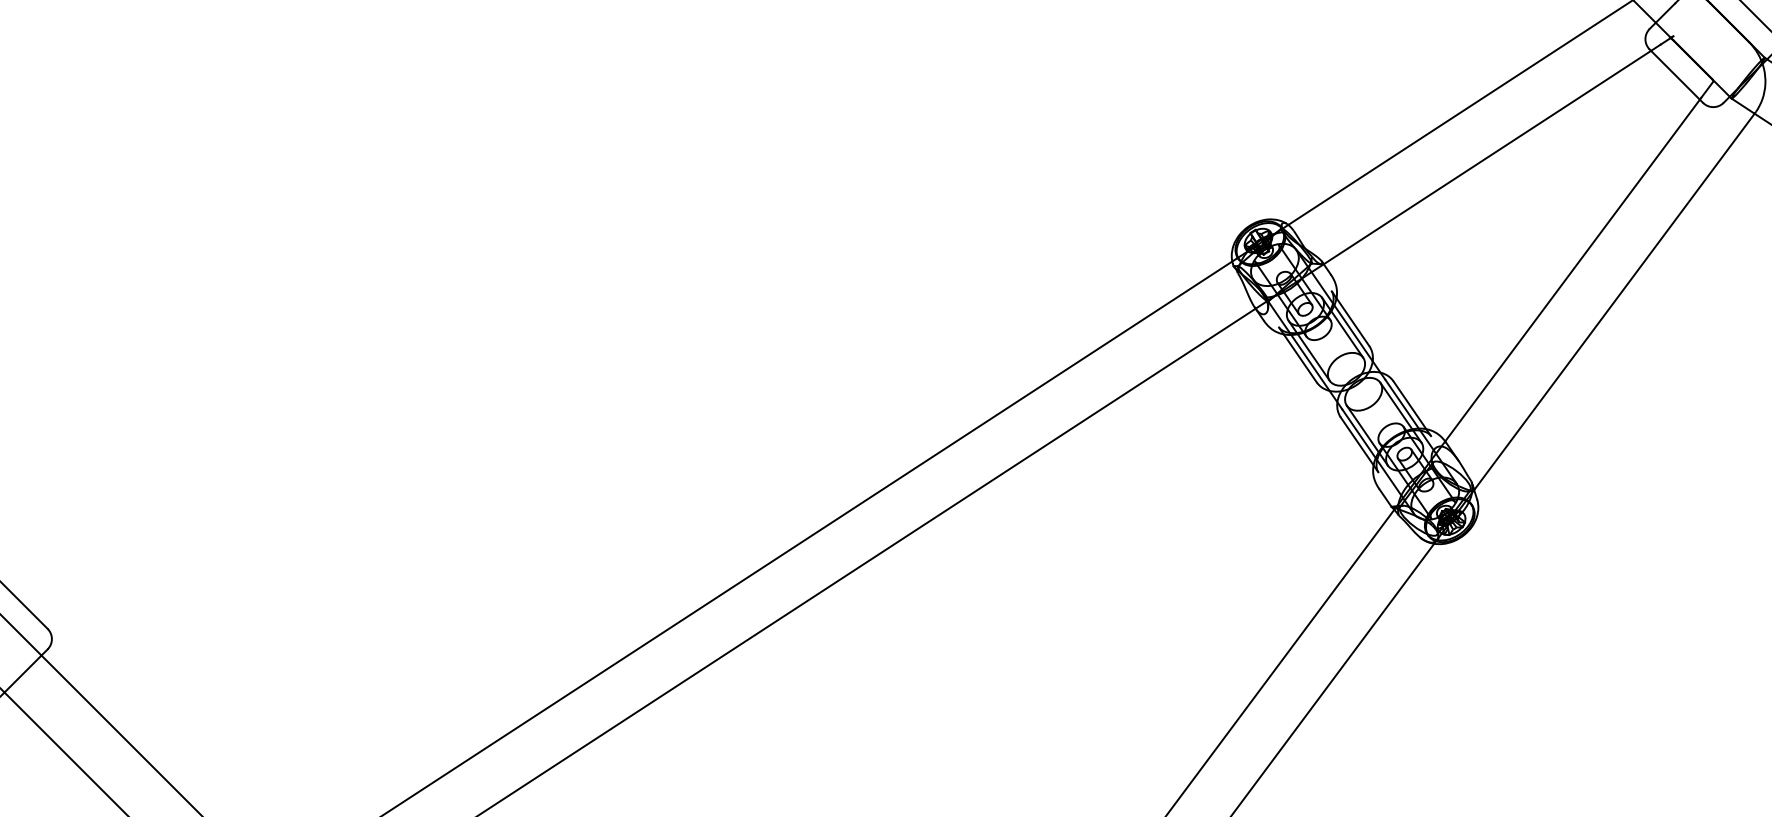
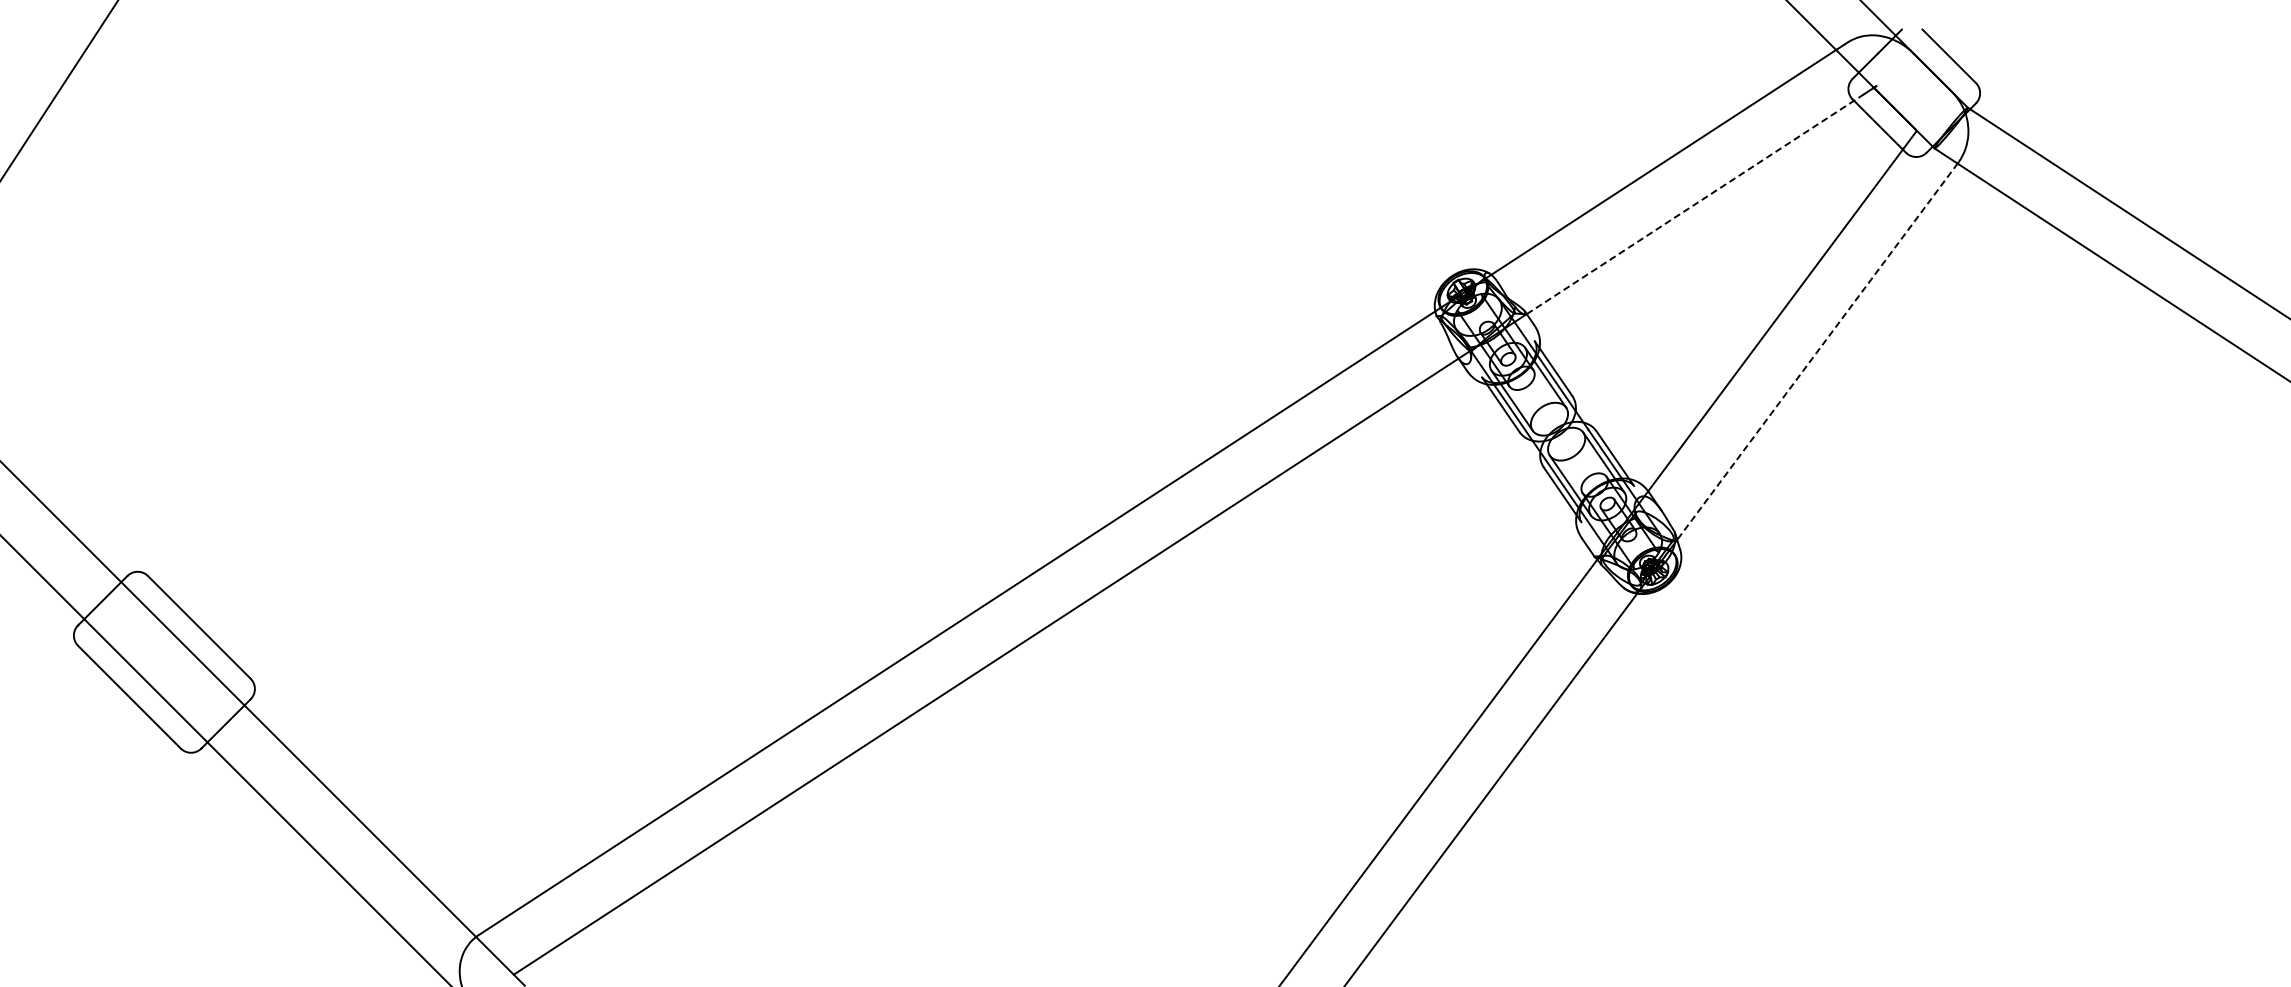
line: (1492, 154) -> (1695, 204), solid -> dashed
line: (1614, 301) -> (1817, 351), solid -> dashed

